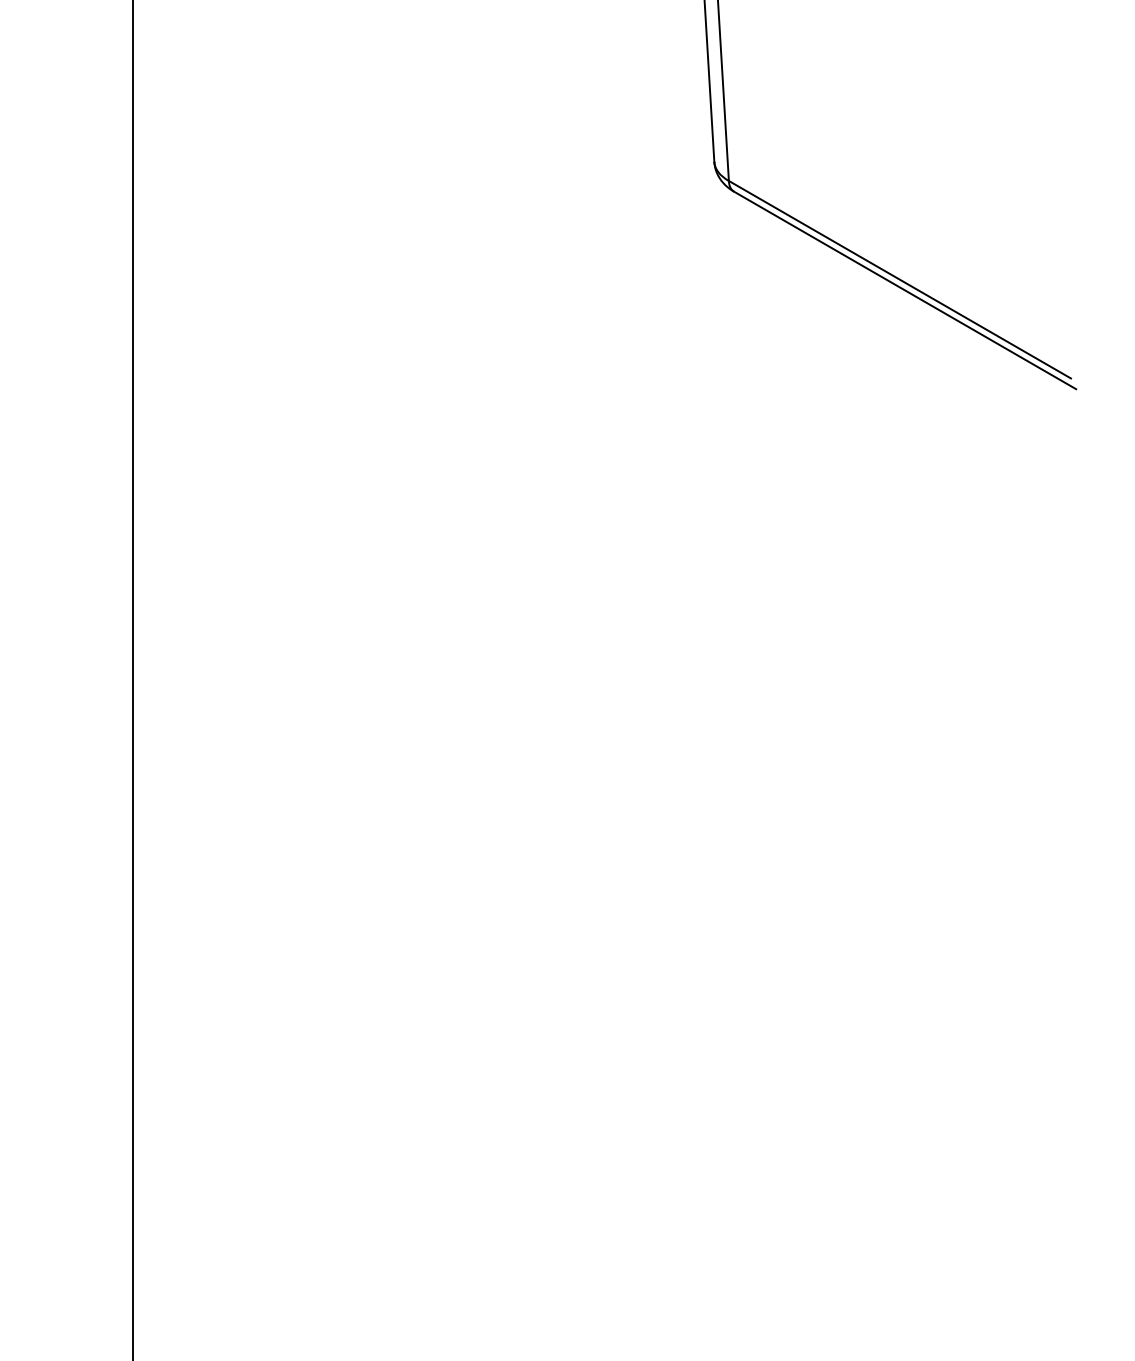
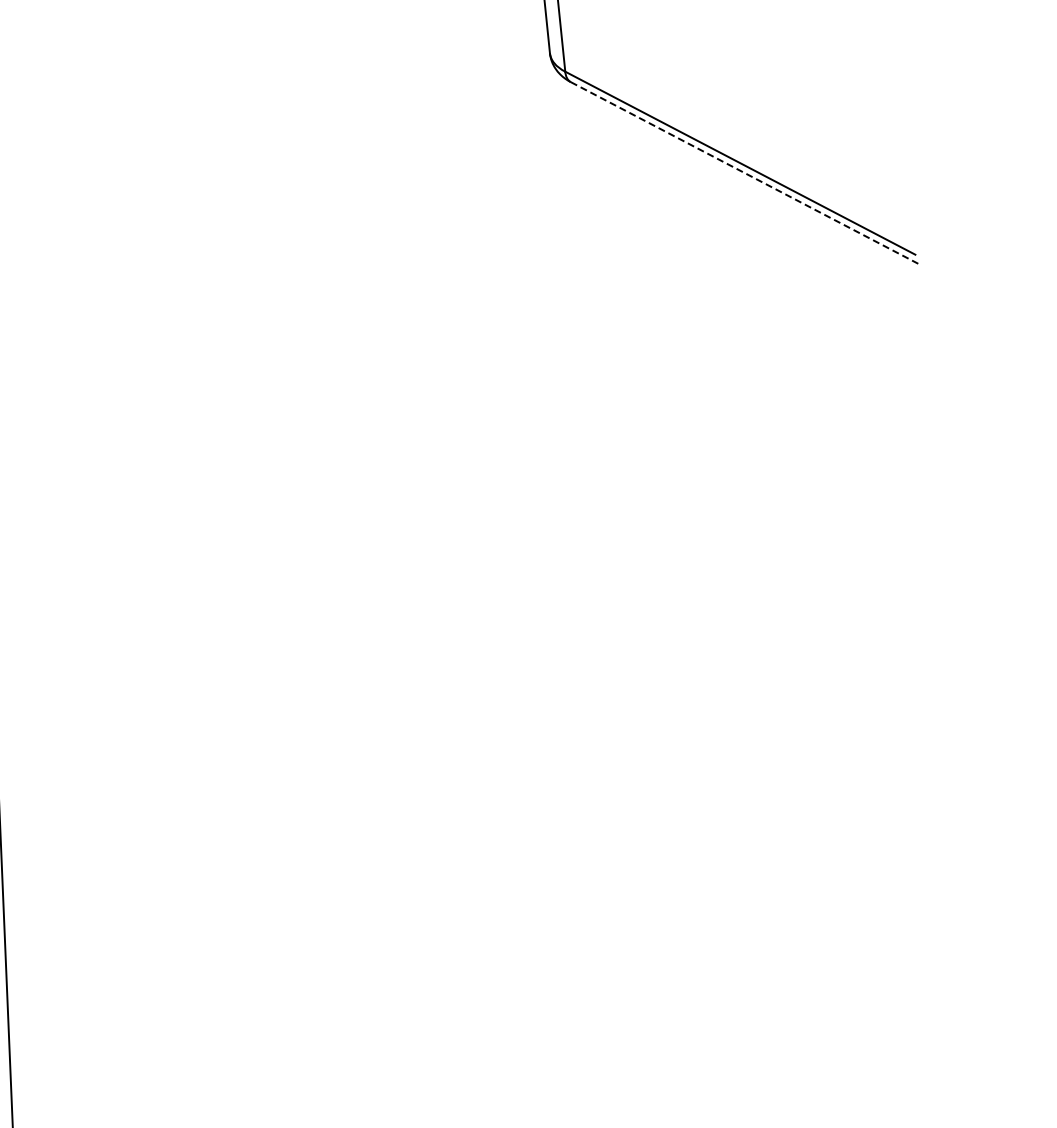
line: (905, 290) -> (746, 173), solid -> dashed

